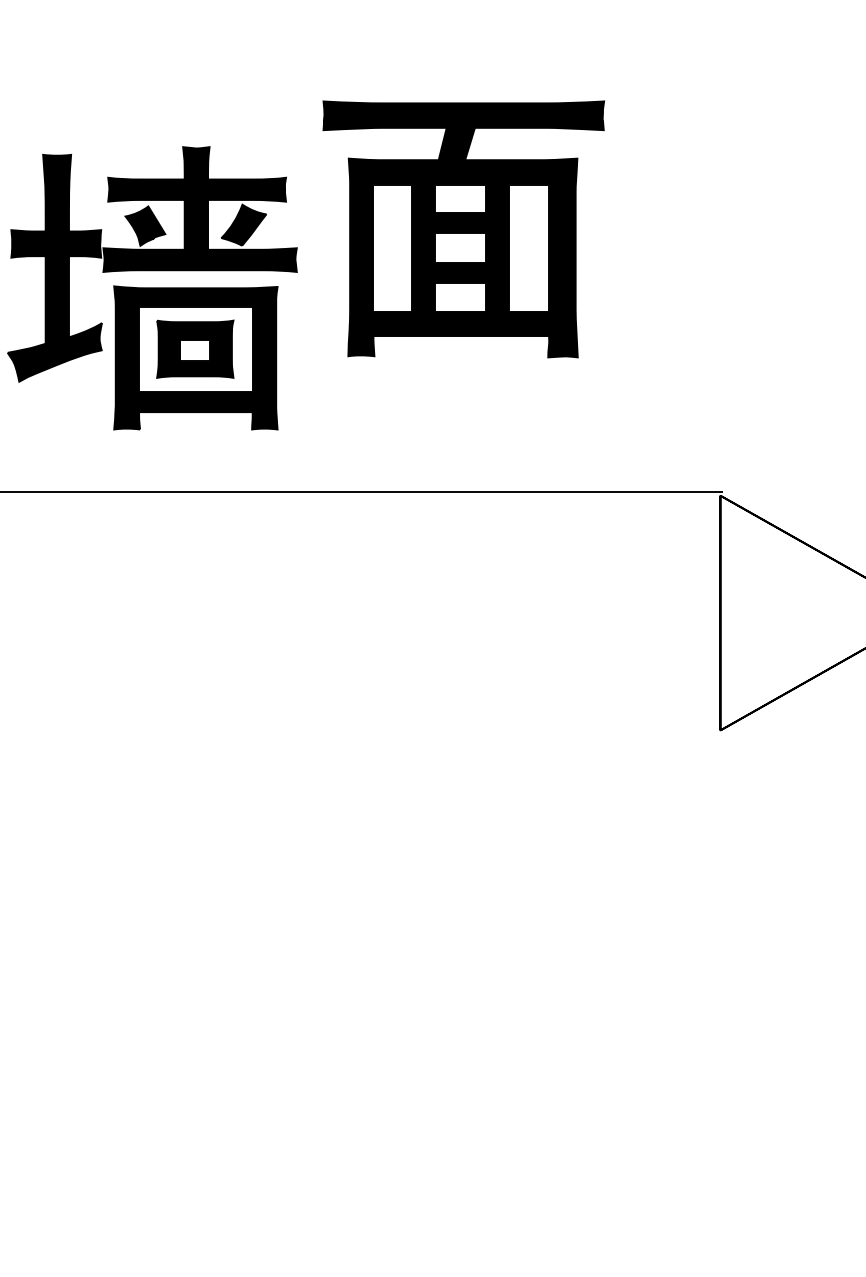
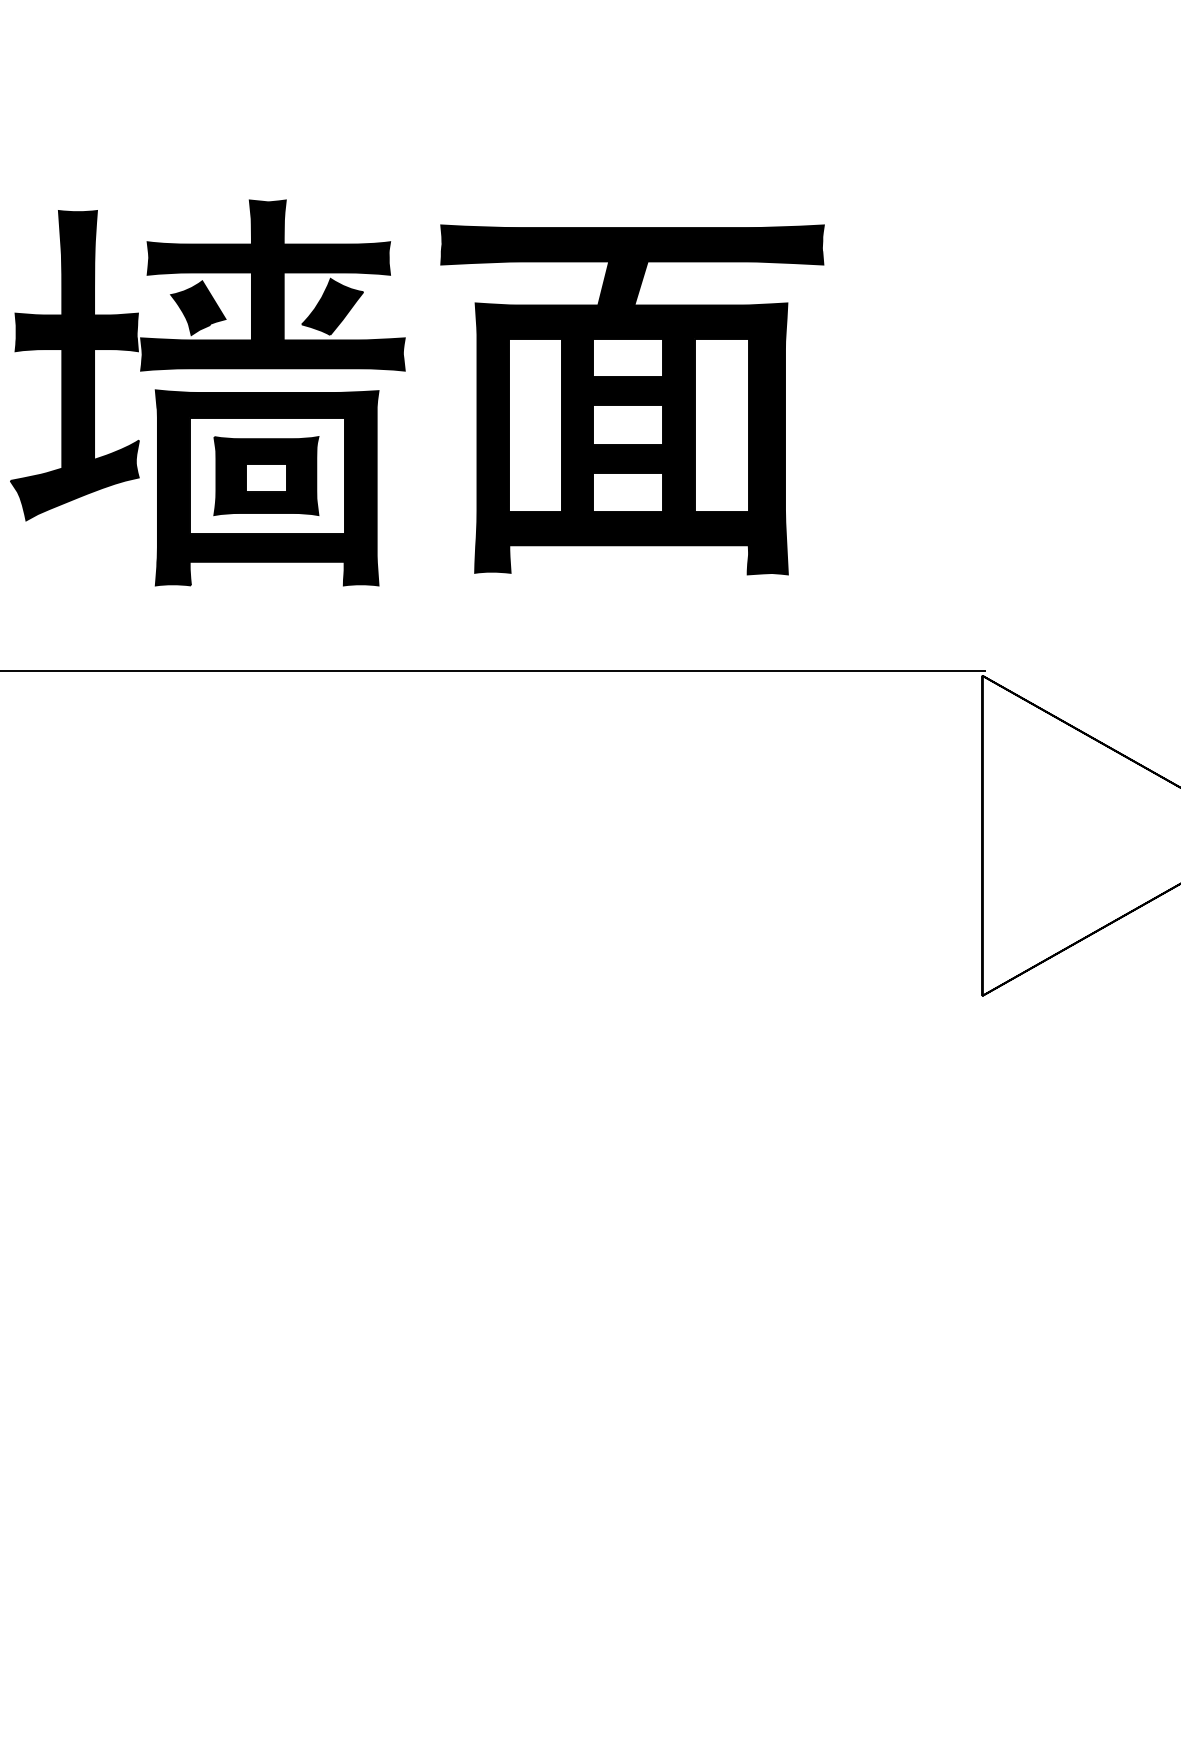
part: (463, 229) -> (632, 400), moved

